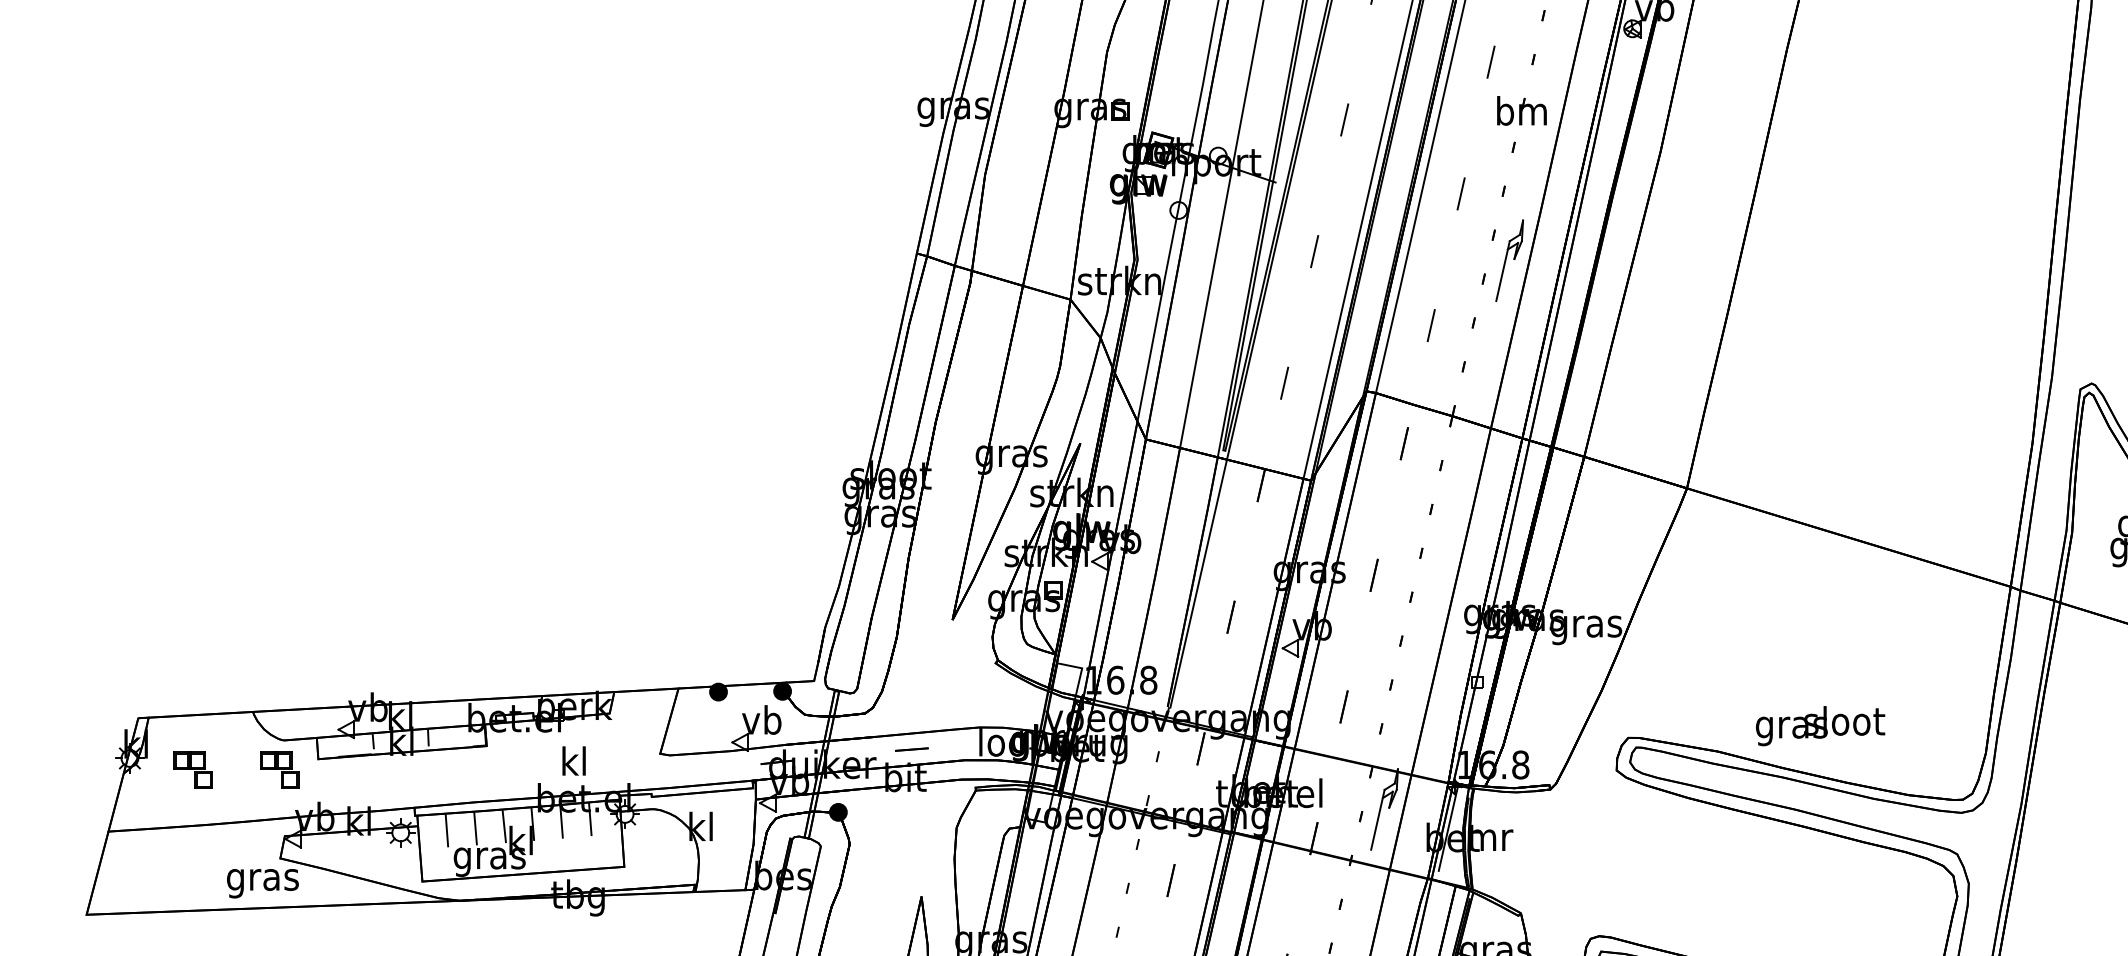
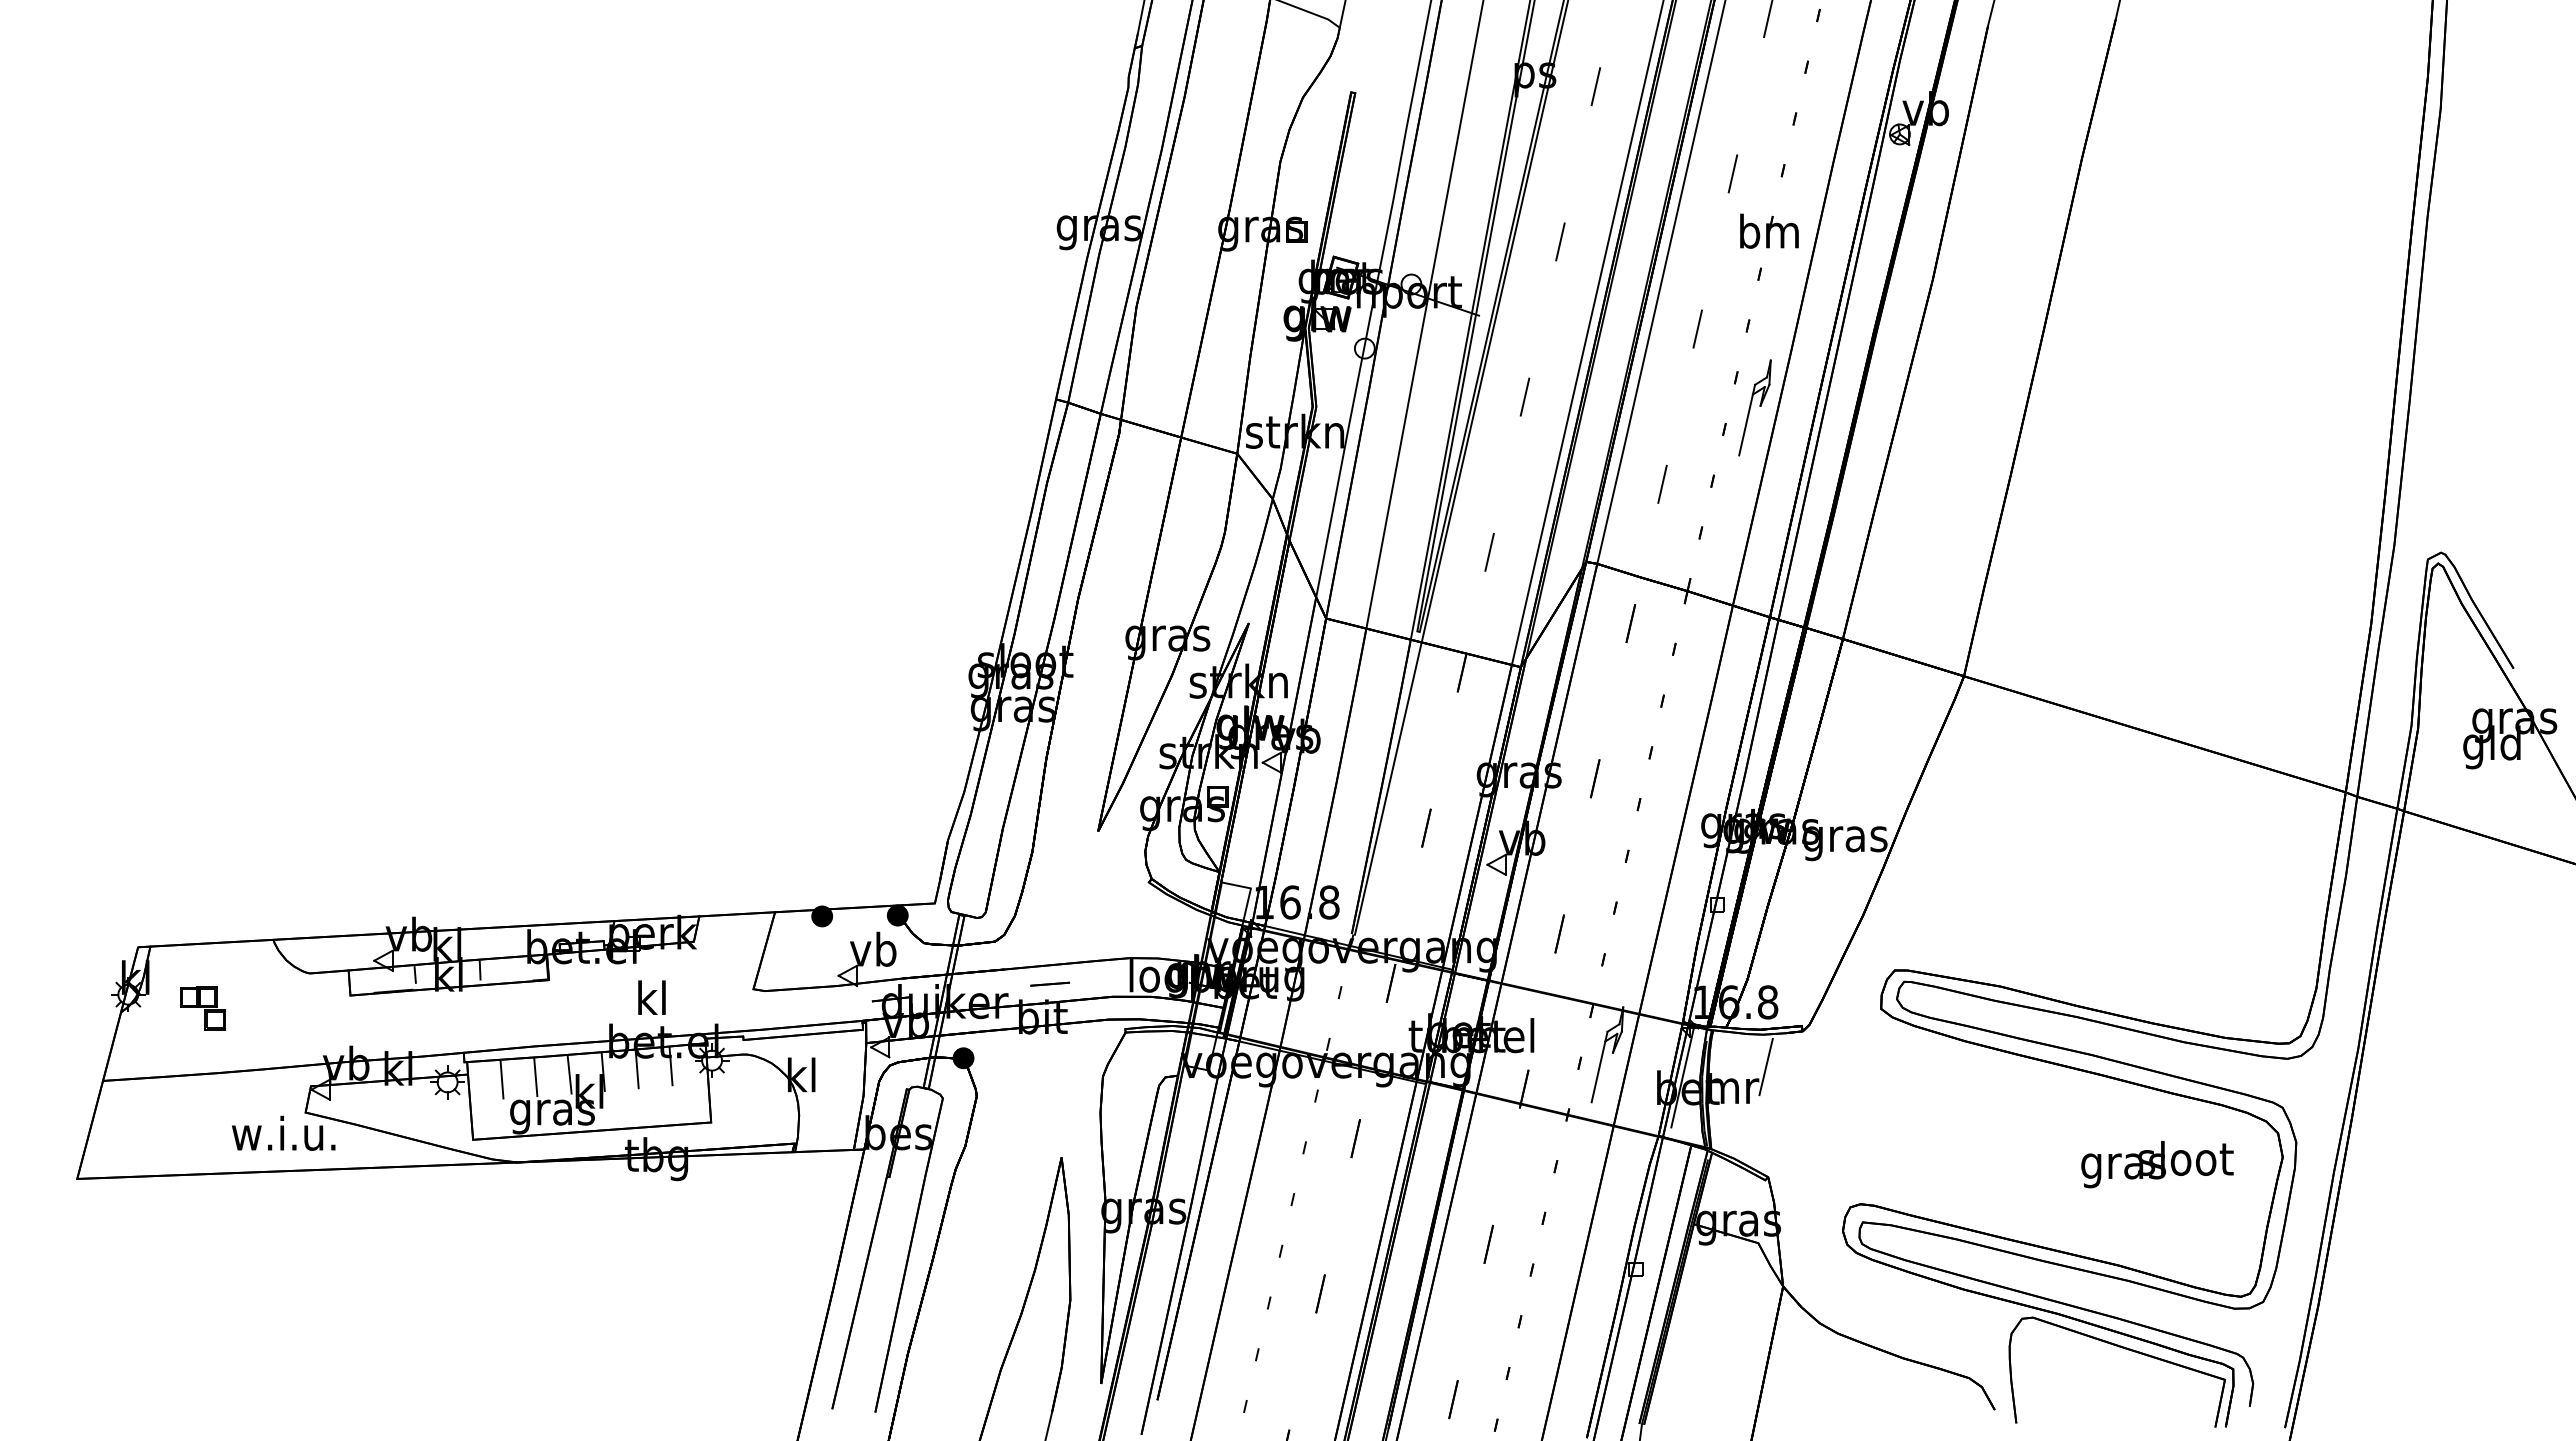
text: (1820, 726) -> (2157, 1164), moved
part: (279, 770) -> (304, 1008), removed
line: (1519, 819) -> (1766, 1066), added
text: (261, 879) -> (283, 1137), gras -> w.i.u.

